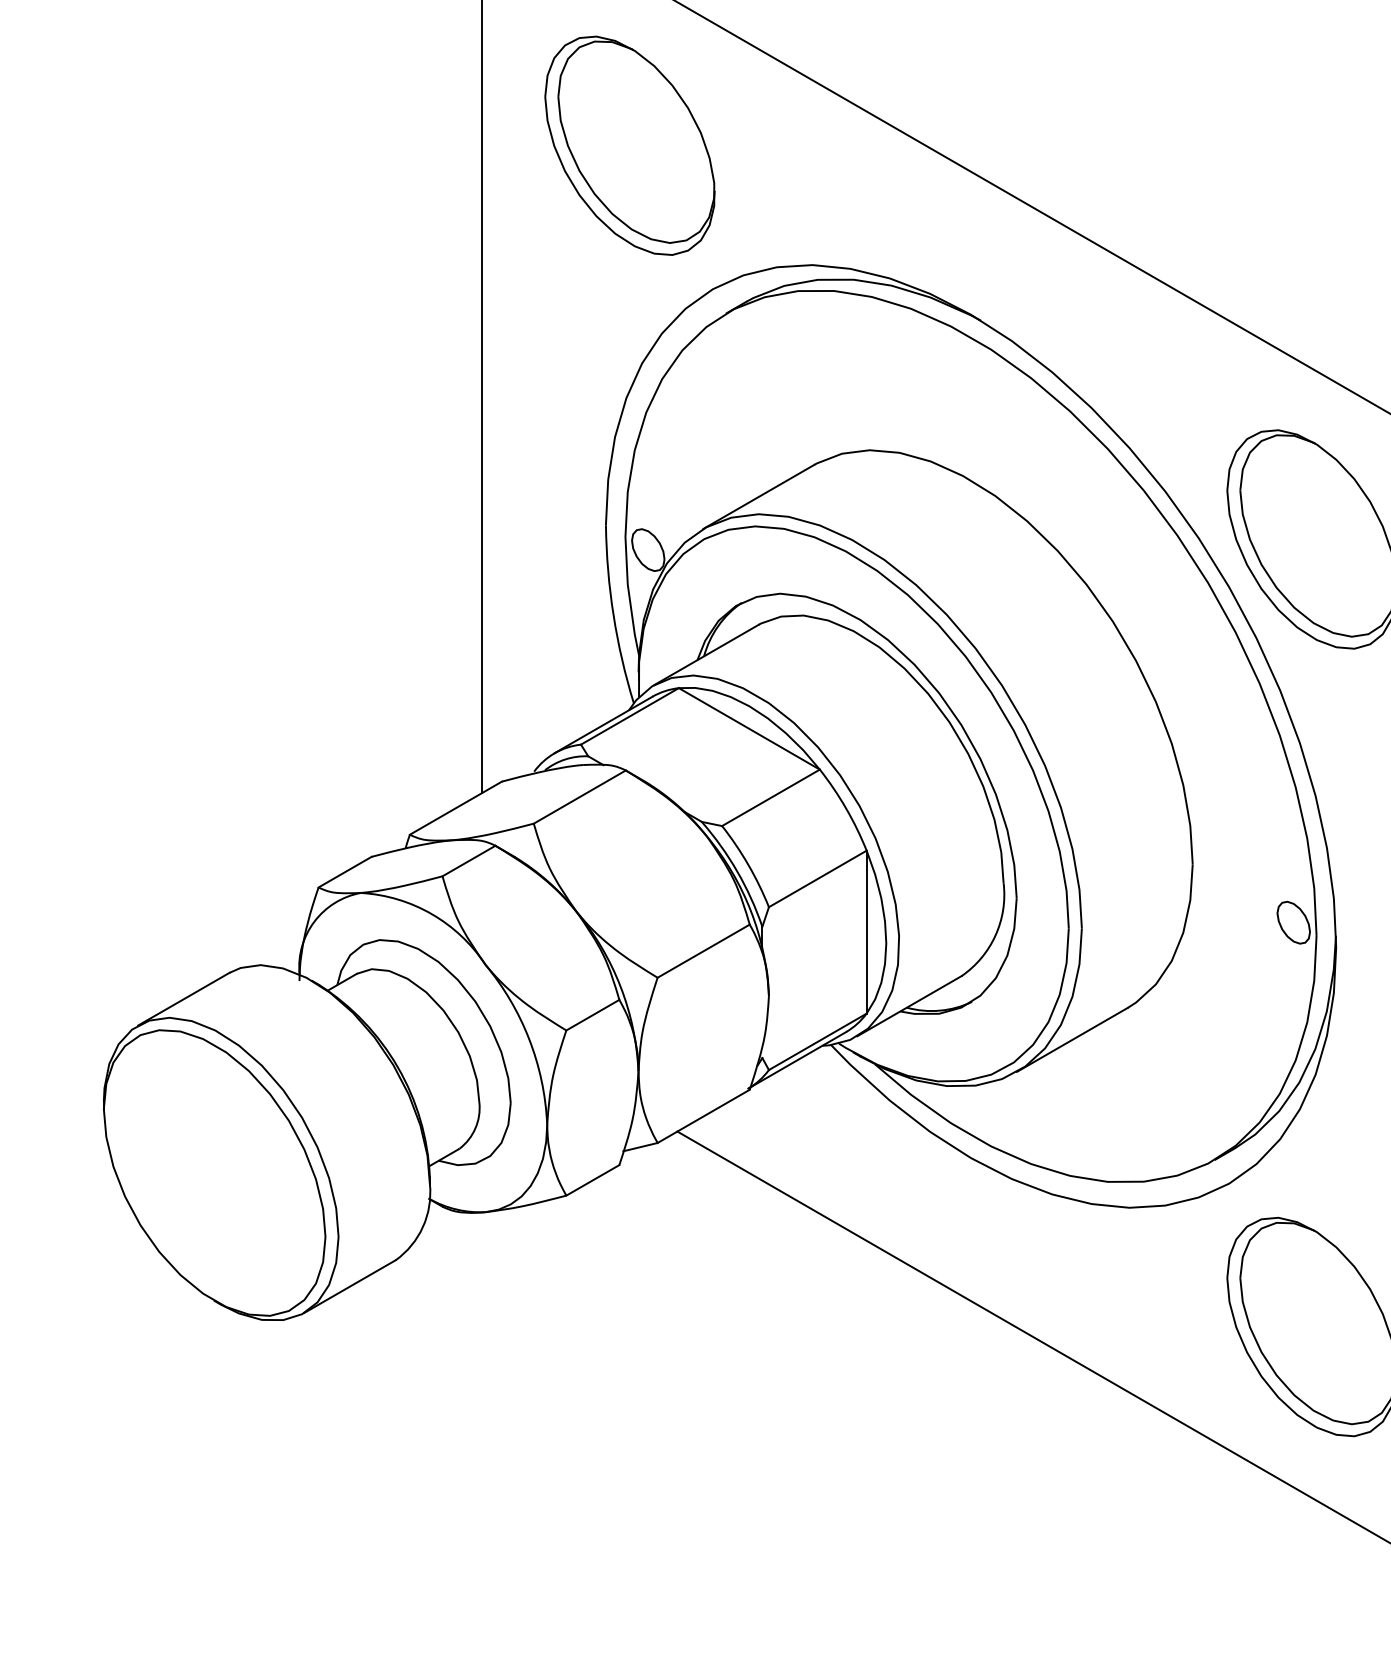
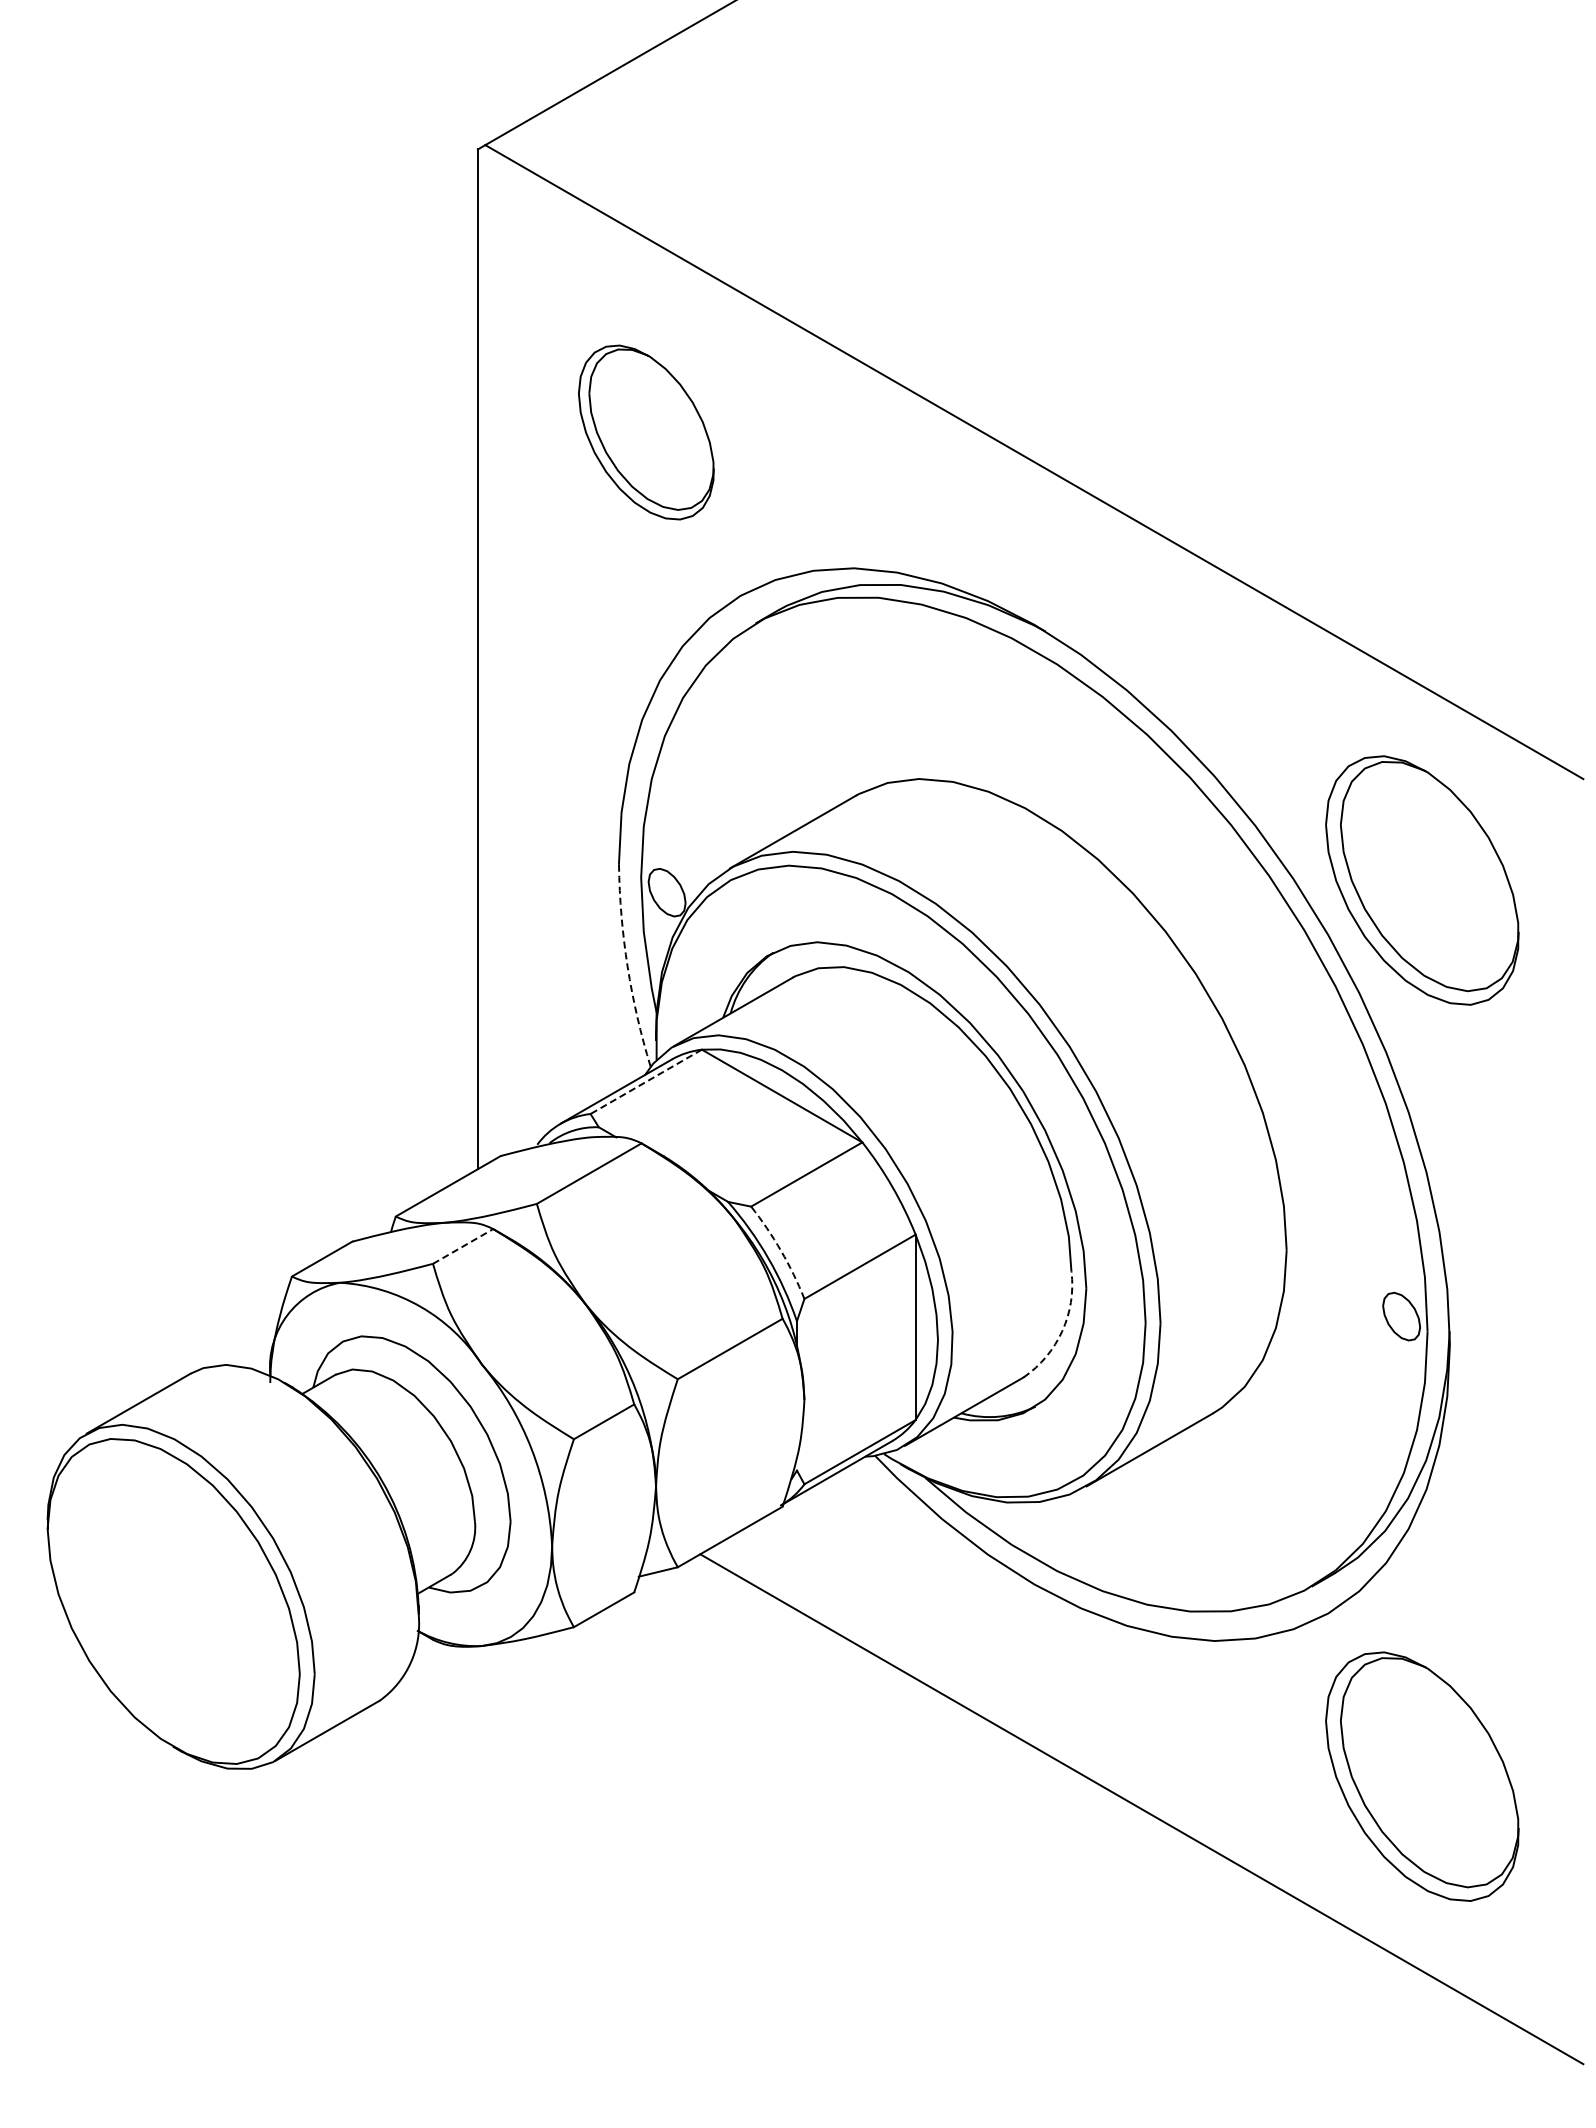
part: (630, 145) -> (646, 432), size x0.7
arc: (613, 615) -> (627, 966), solid -> dashed
line: (629, 716) -> (645, 1082), solid -> dashed
line: (469, 861) -> (463, 1246), solid -> dashed
arc: (748, 864) -> (781, 1250), solid -> dashed
arc: (995, 935) -> (1062, 1331), solid -> dashed

